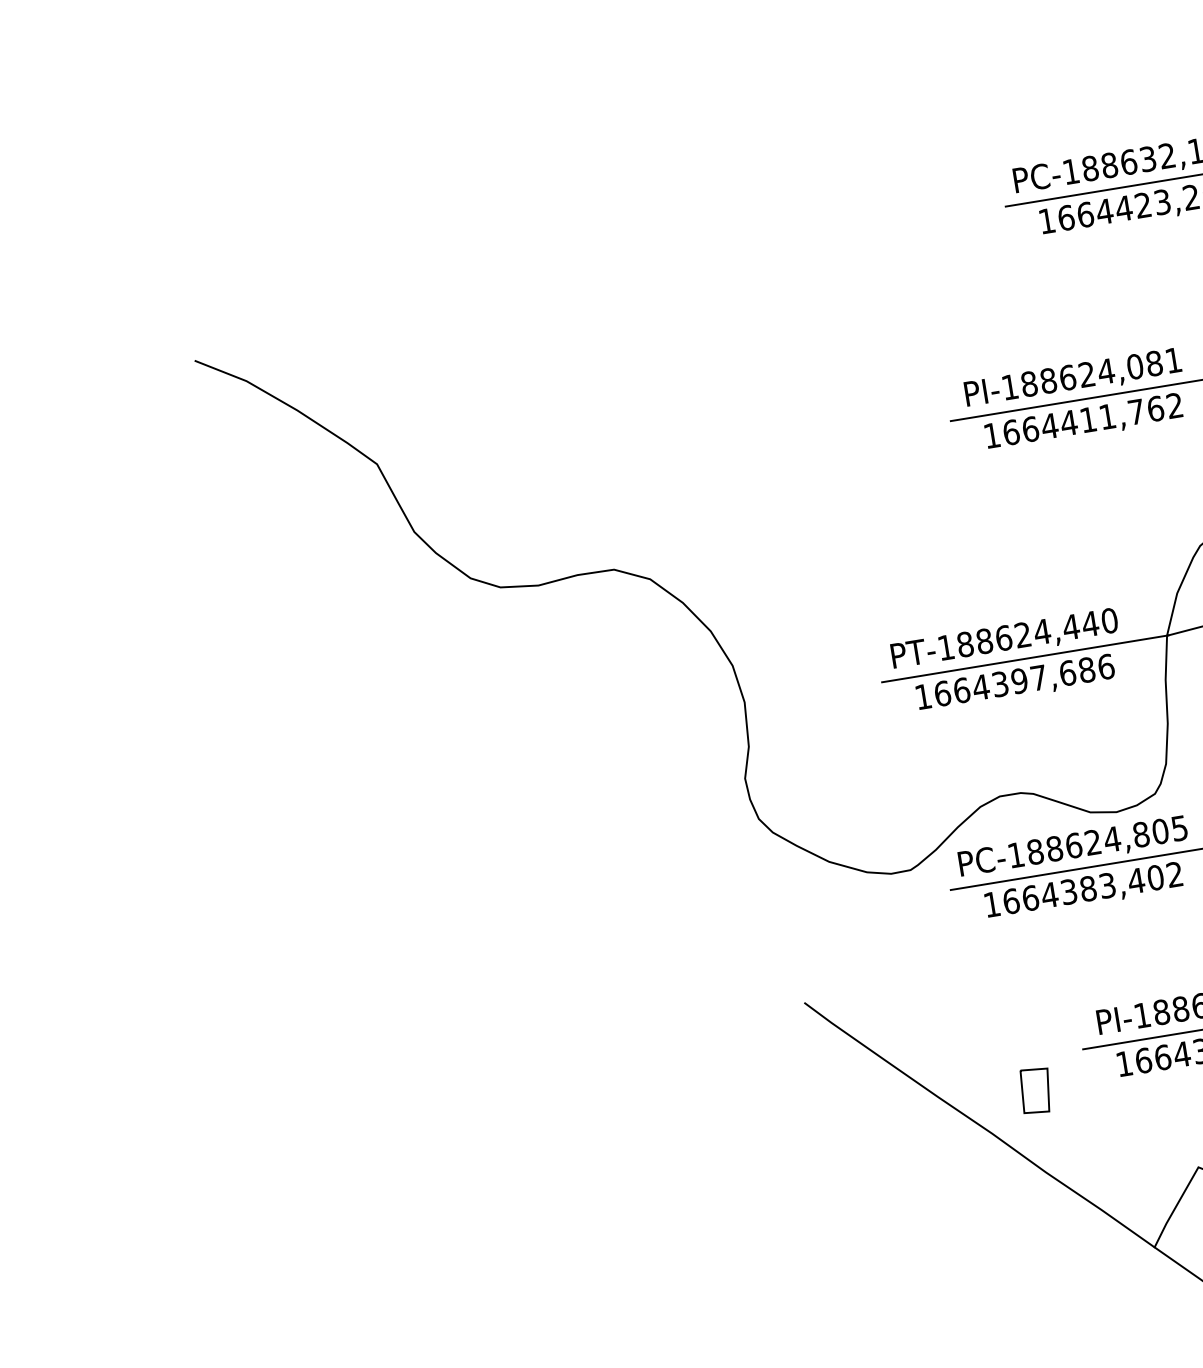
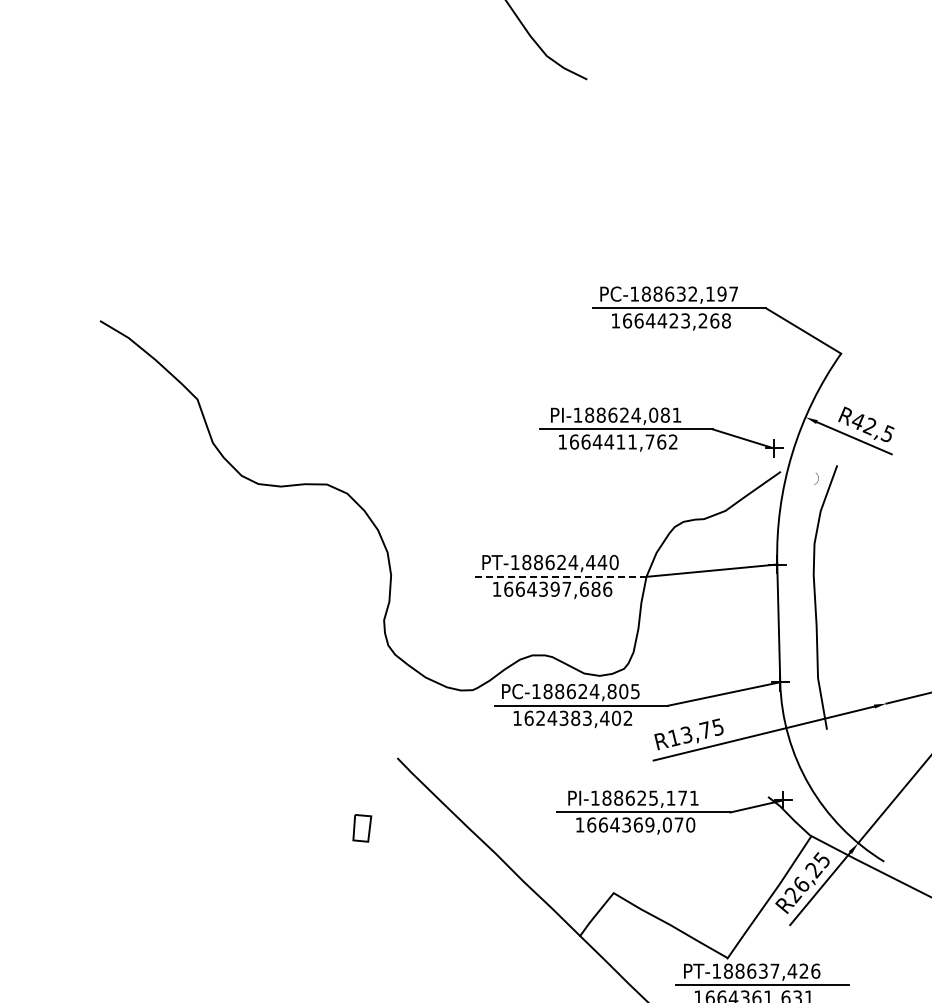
line: (1024, 658) -> (560, 576), solid -> dashed
text: (1029, 896) -> (540, 717), 1664383,402 -> 1624383,402
part: (1036, 1091) -> (362, 828), moved

